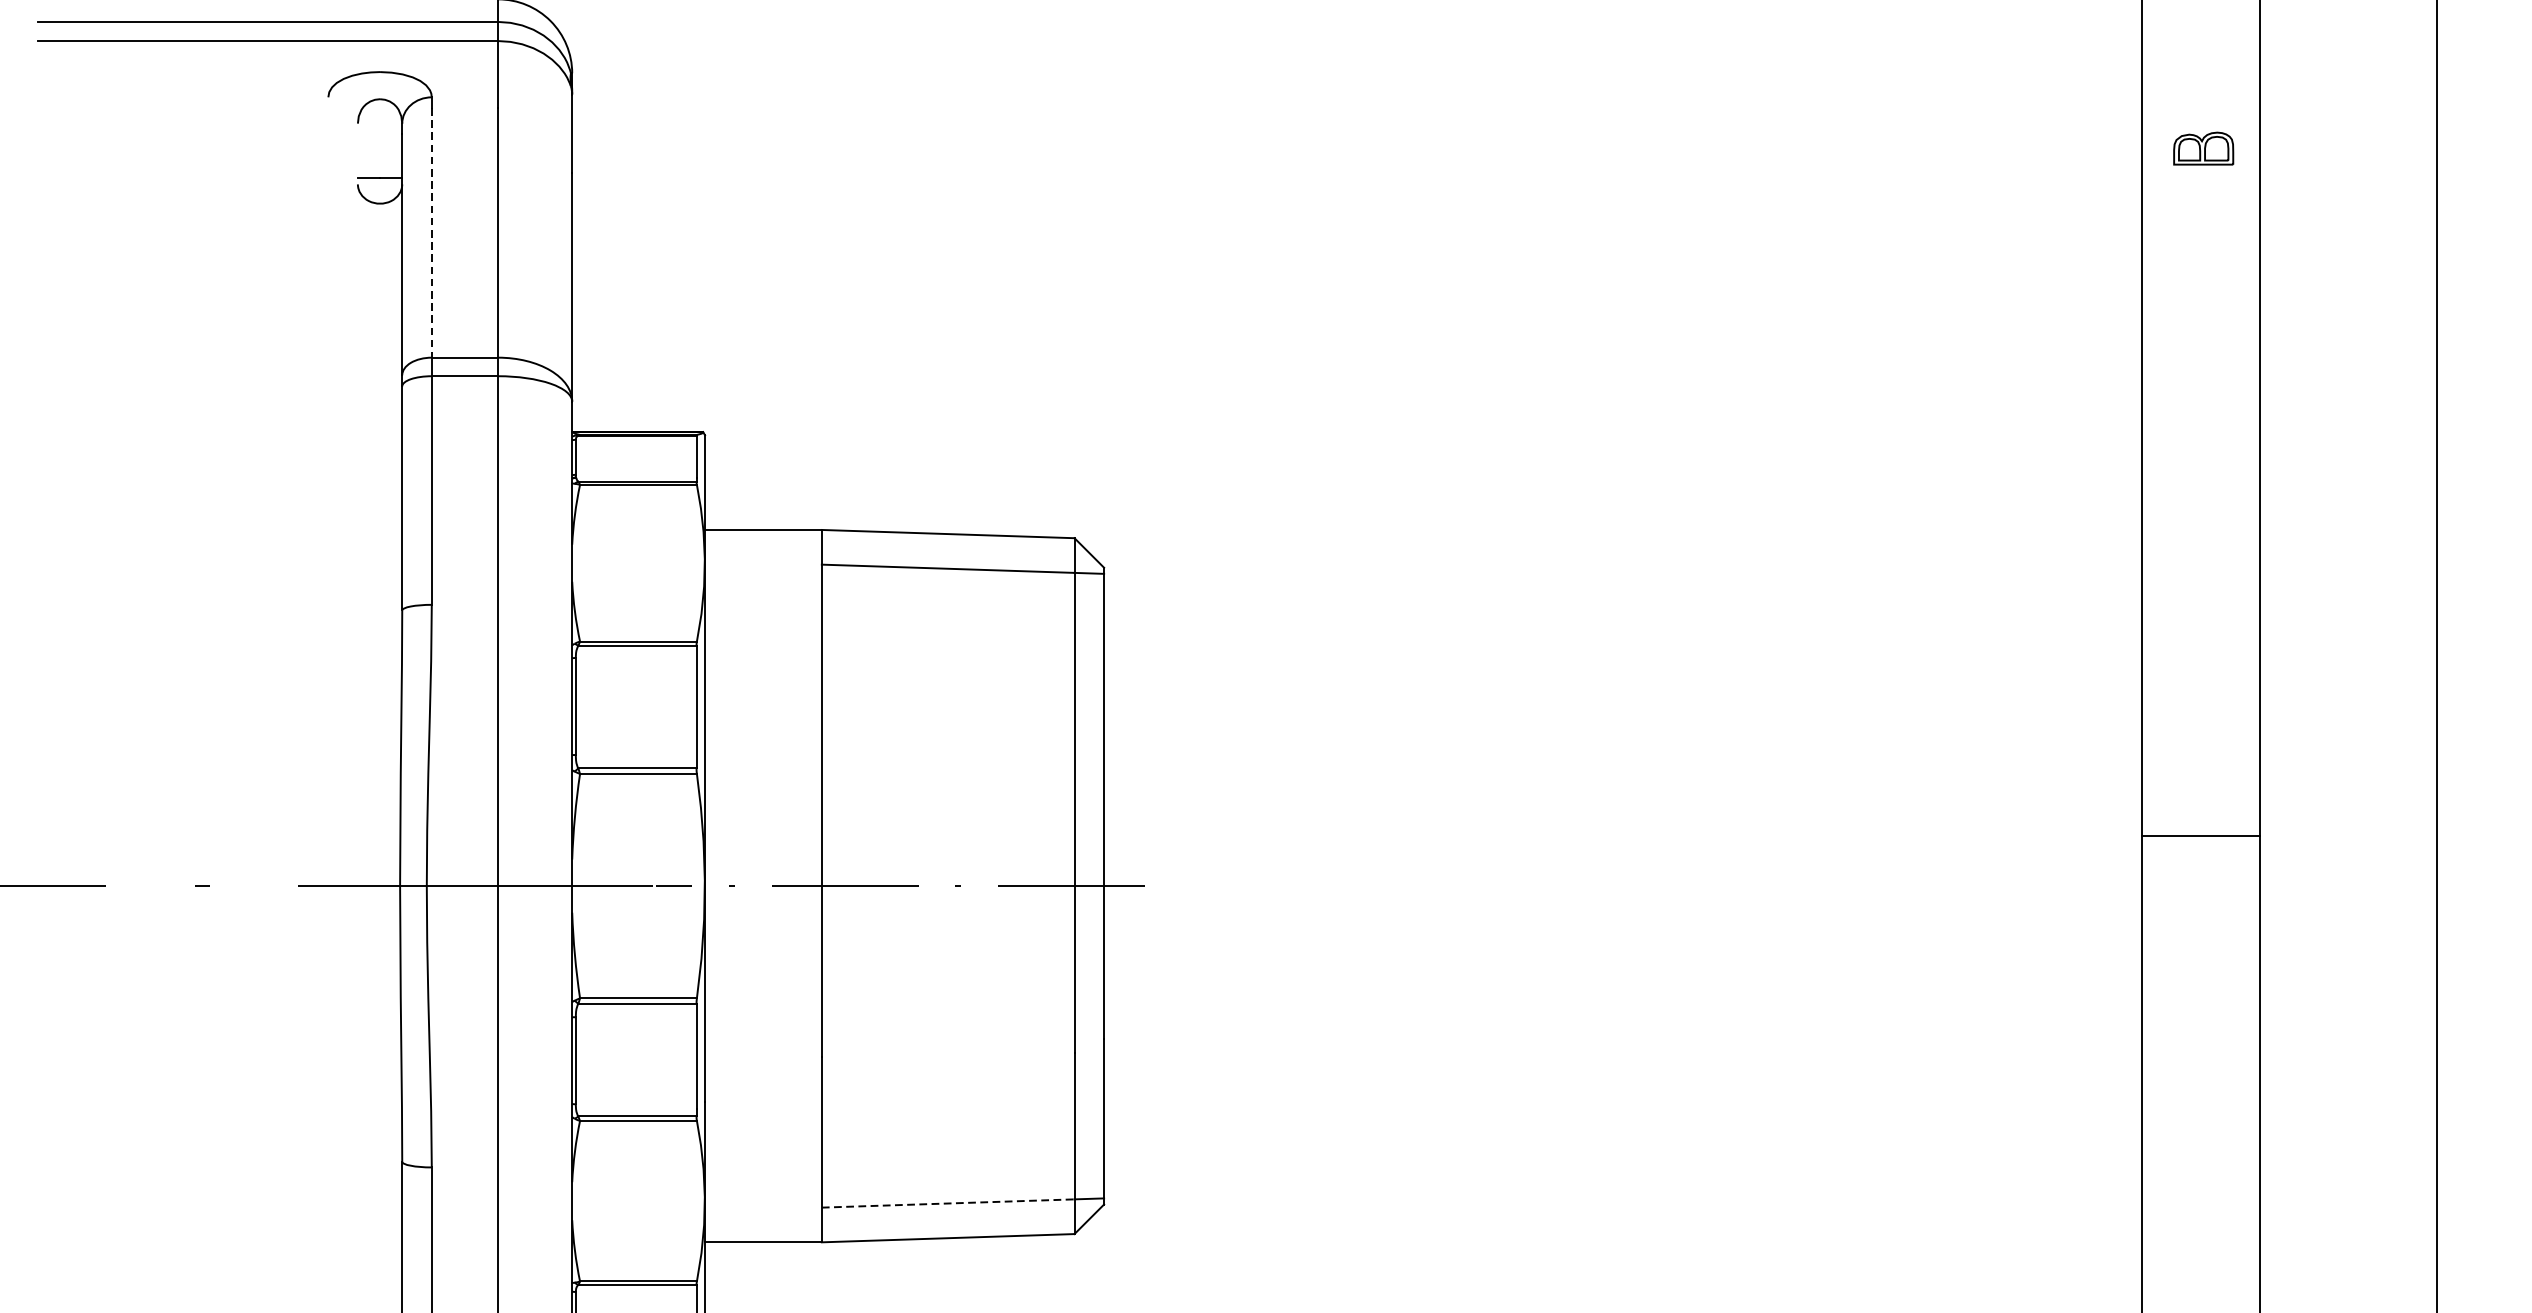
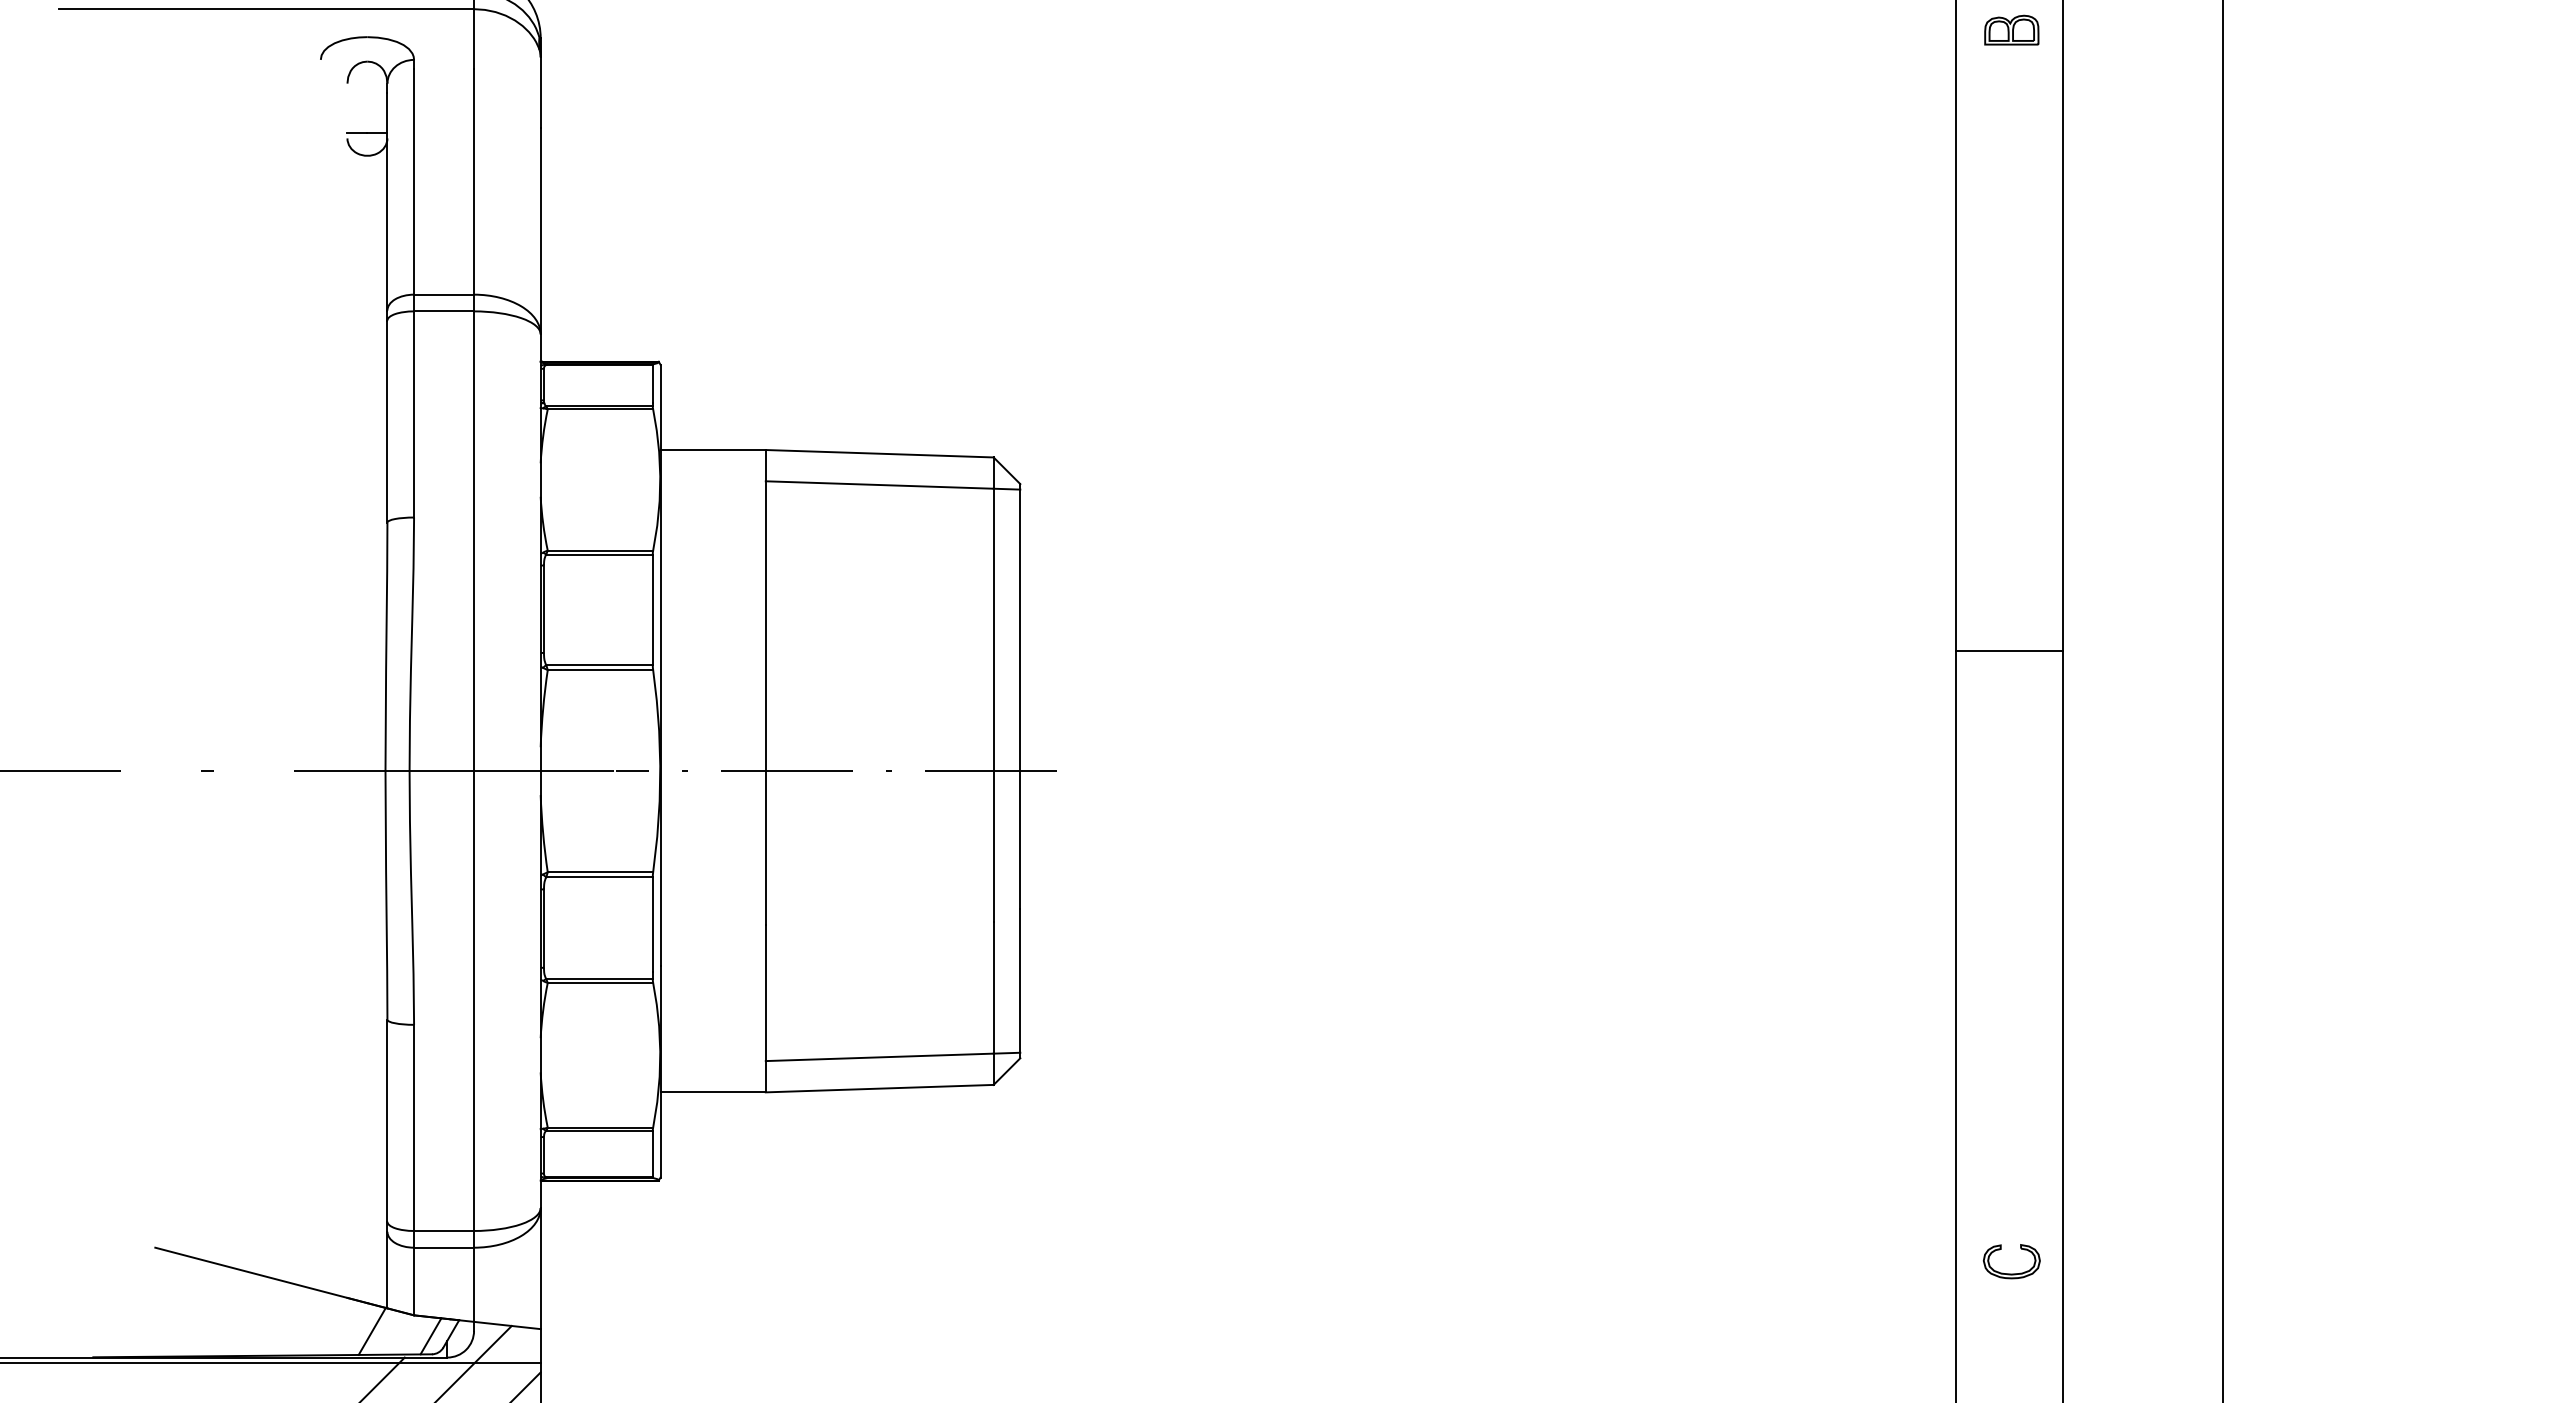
part: (2203, 147) -> (2011, 29), moved
line: (432, 233) -> (414, 182), dashed -> solid
line: (2201, 835) -> (2009, 650), moved
line: (949, 1203) -> (880, 1057), dashed -> solid

